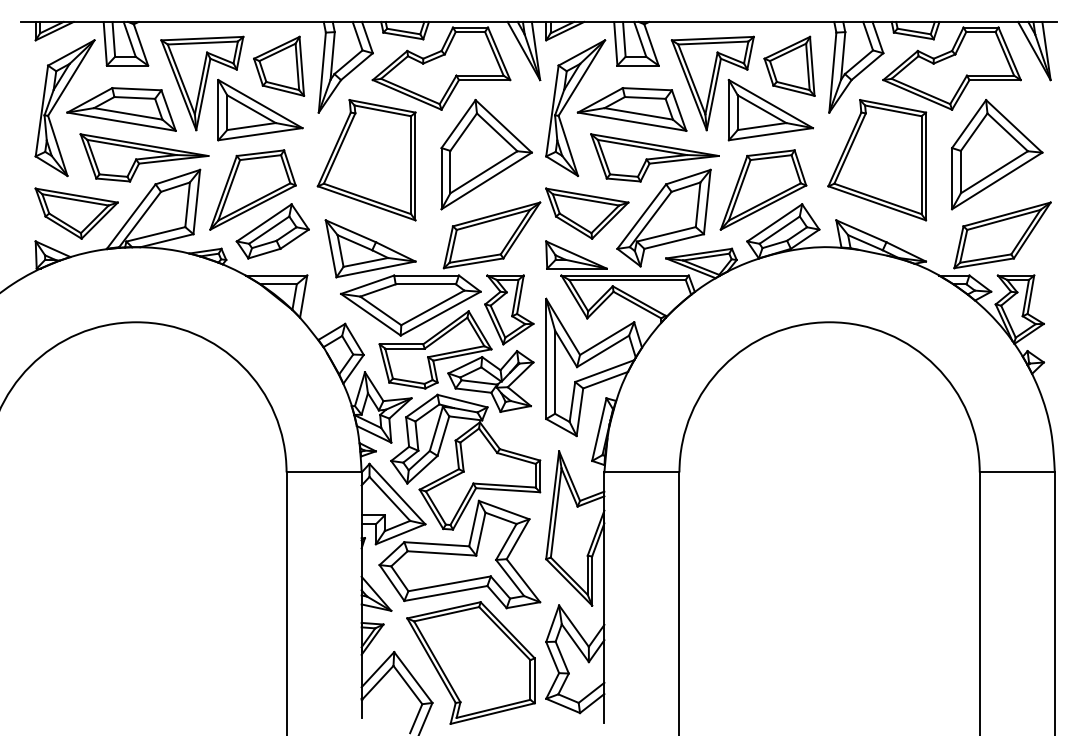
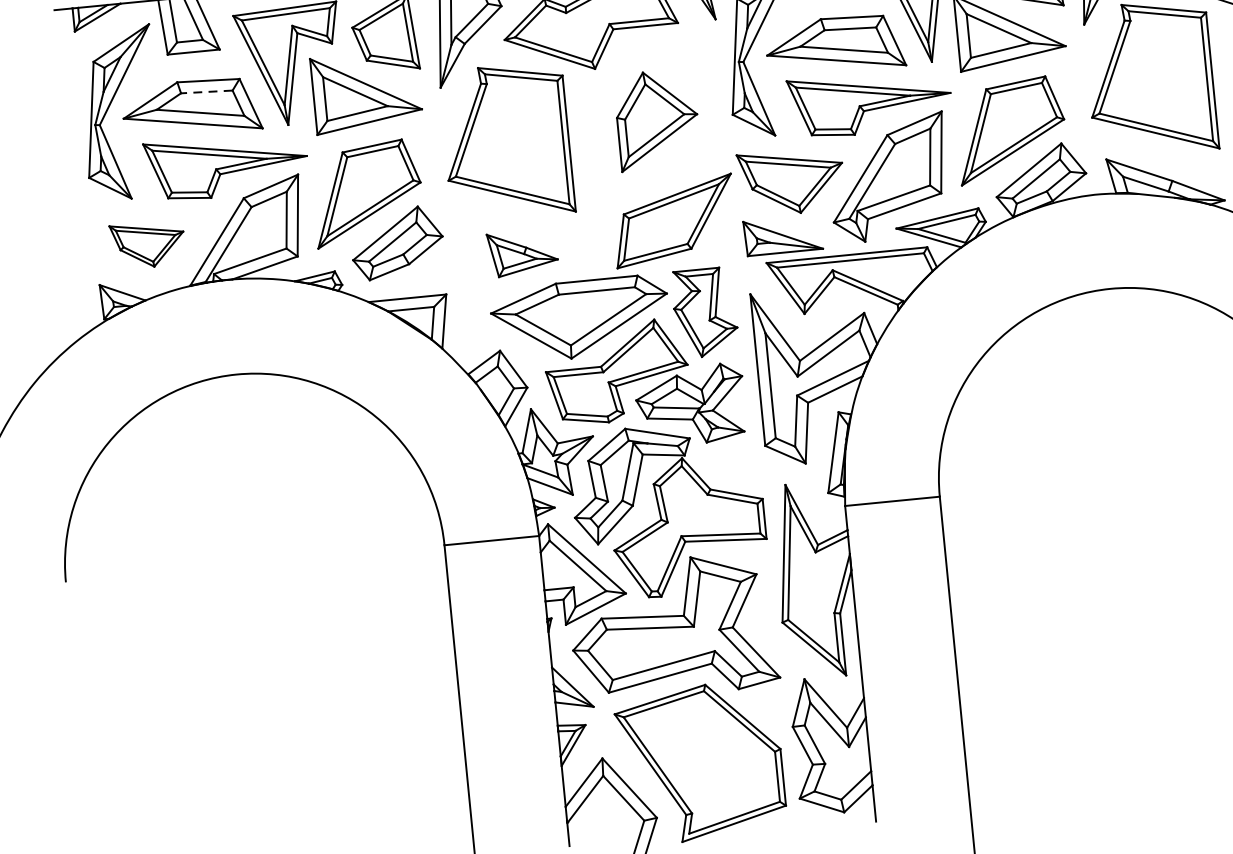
line: (134, 97) -> (206, 91), solid -> dashed
part: (486, 154) -> (657, 119), size x0.7
part: (76, 213) -> (147, 244), size x0.7
part: (370, 248) -> (522, 252), size x0.6

